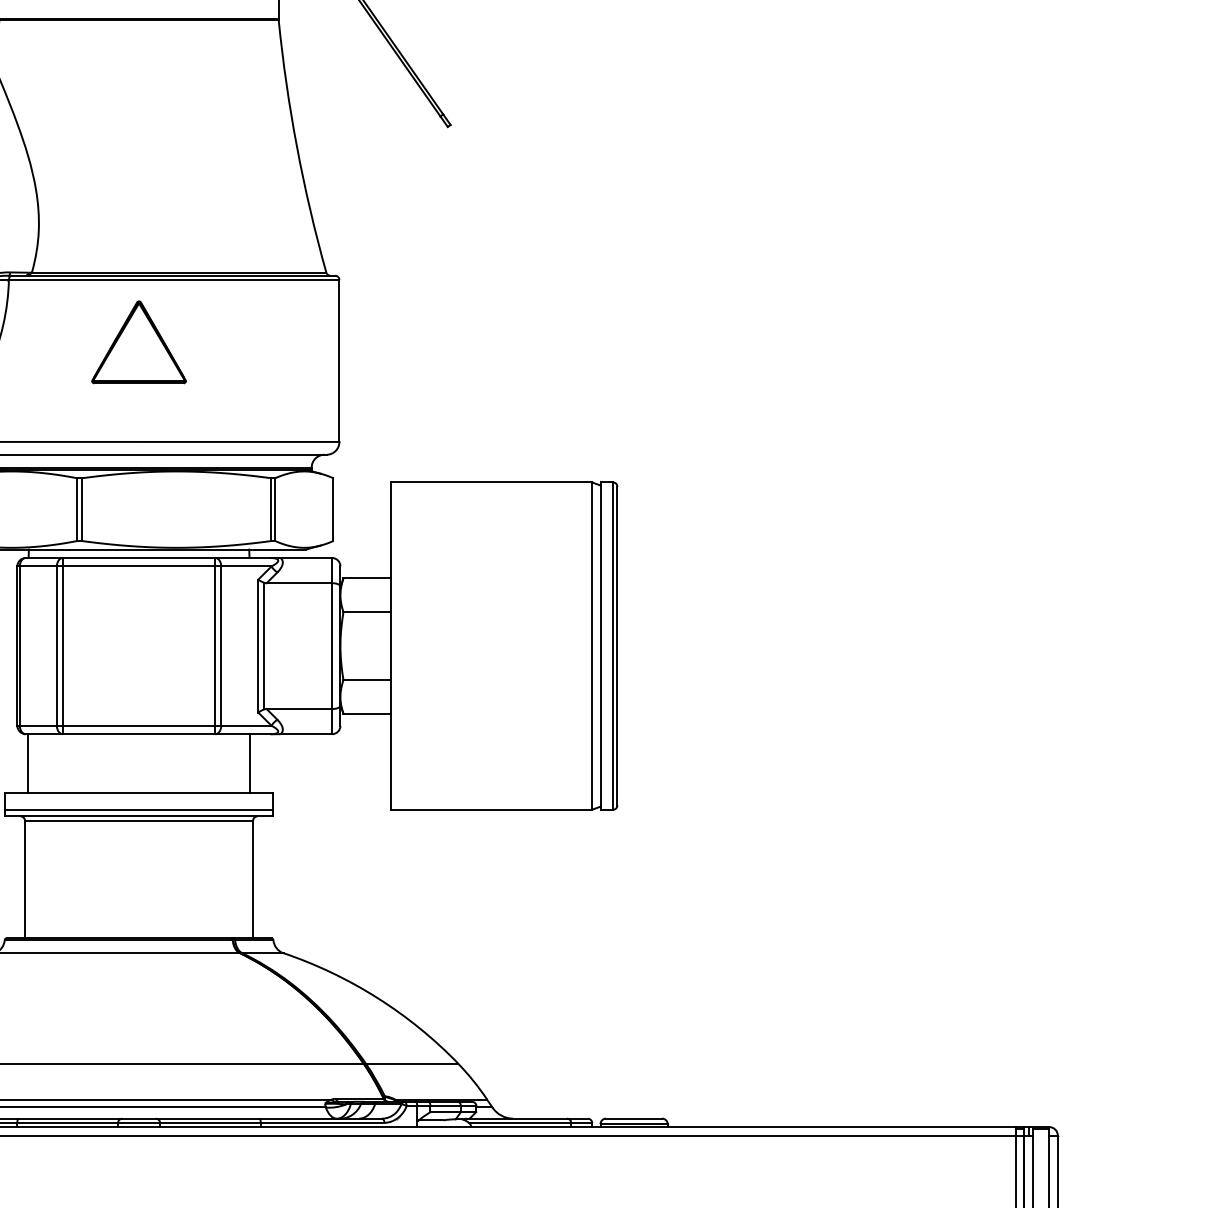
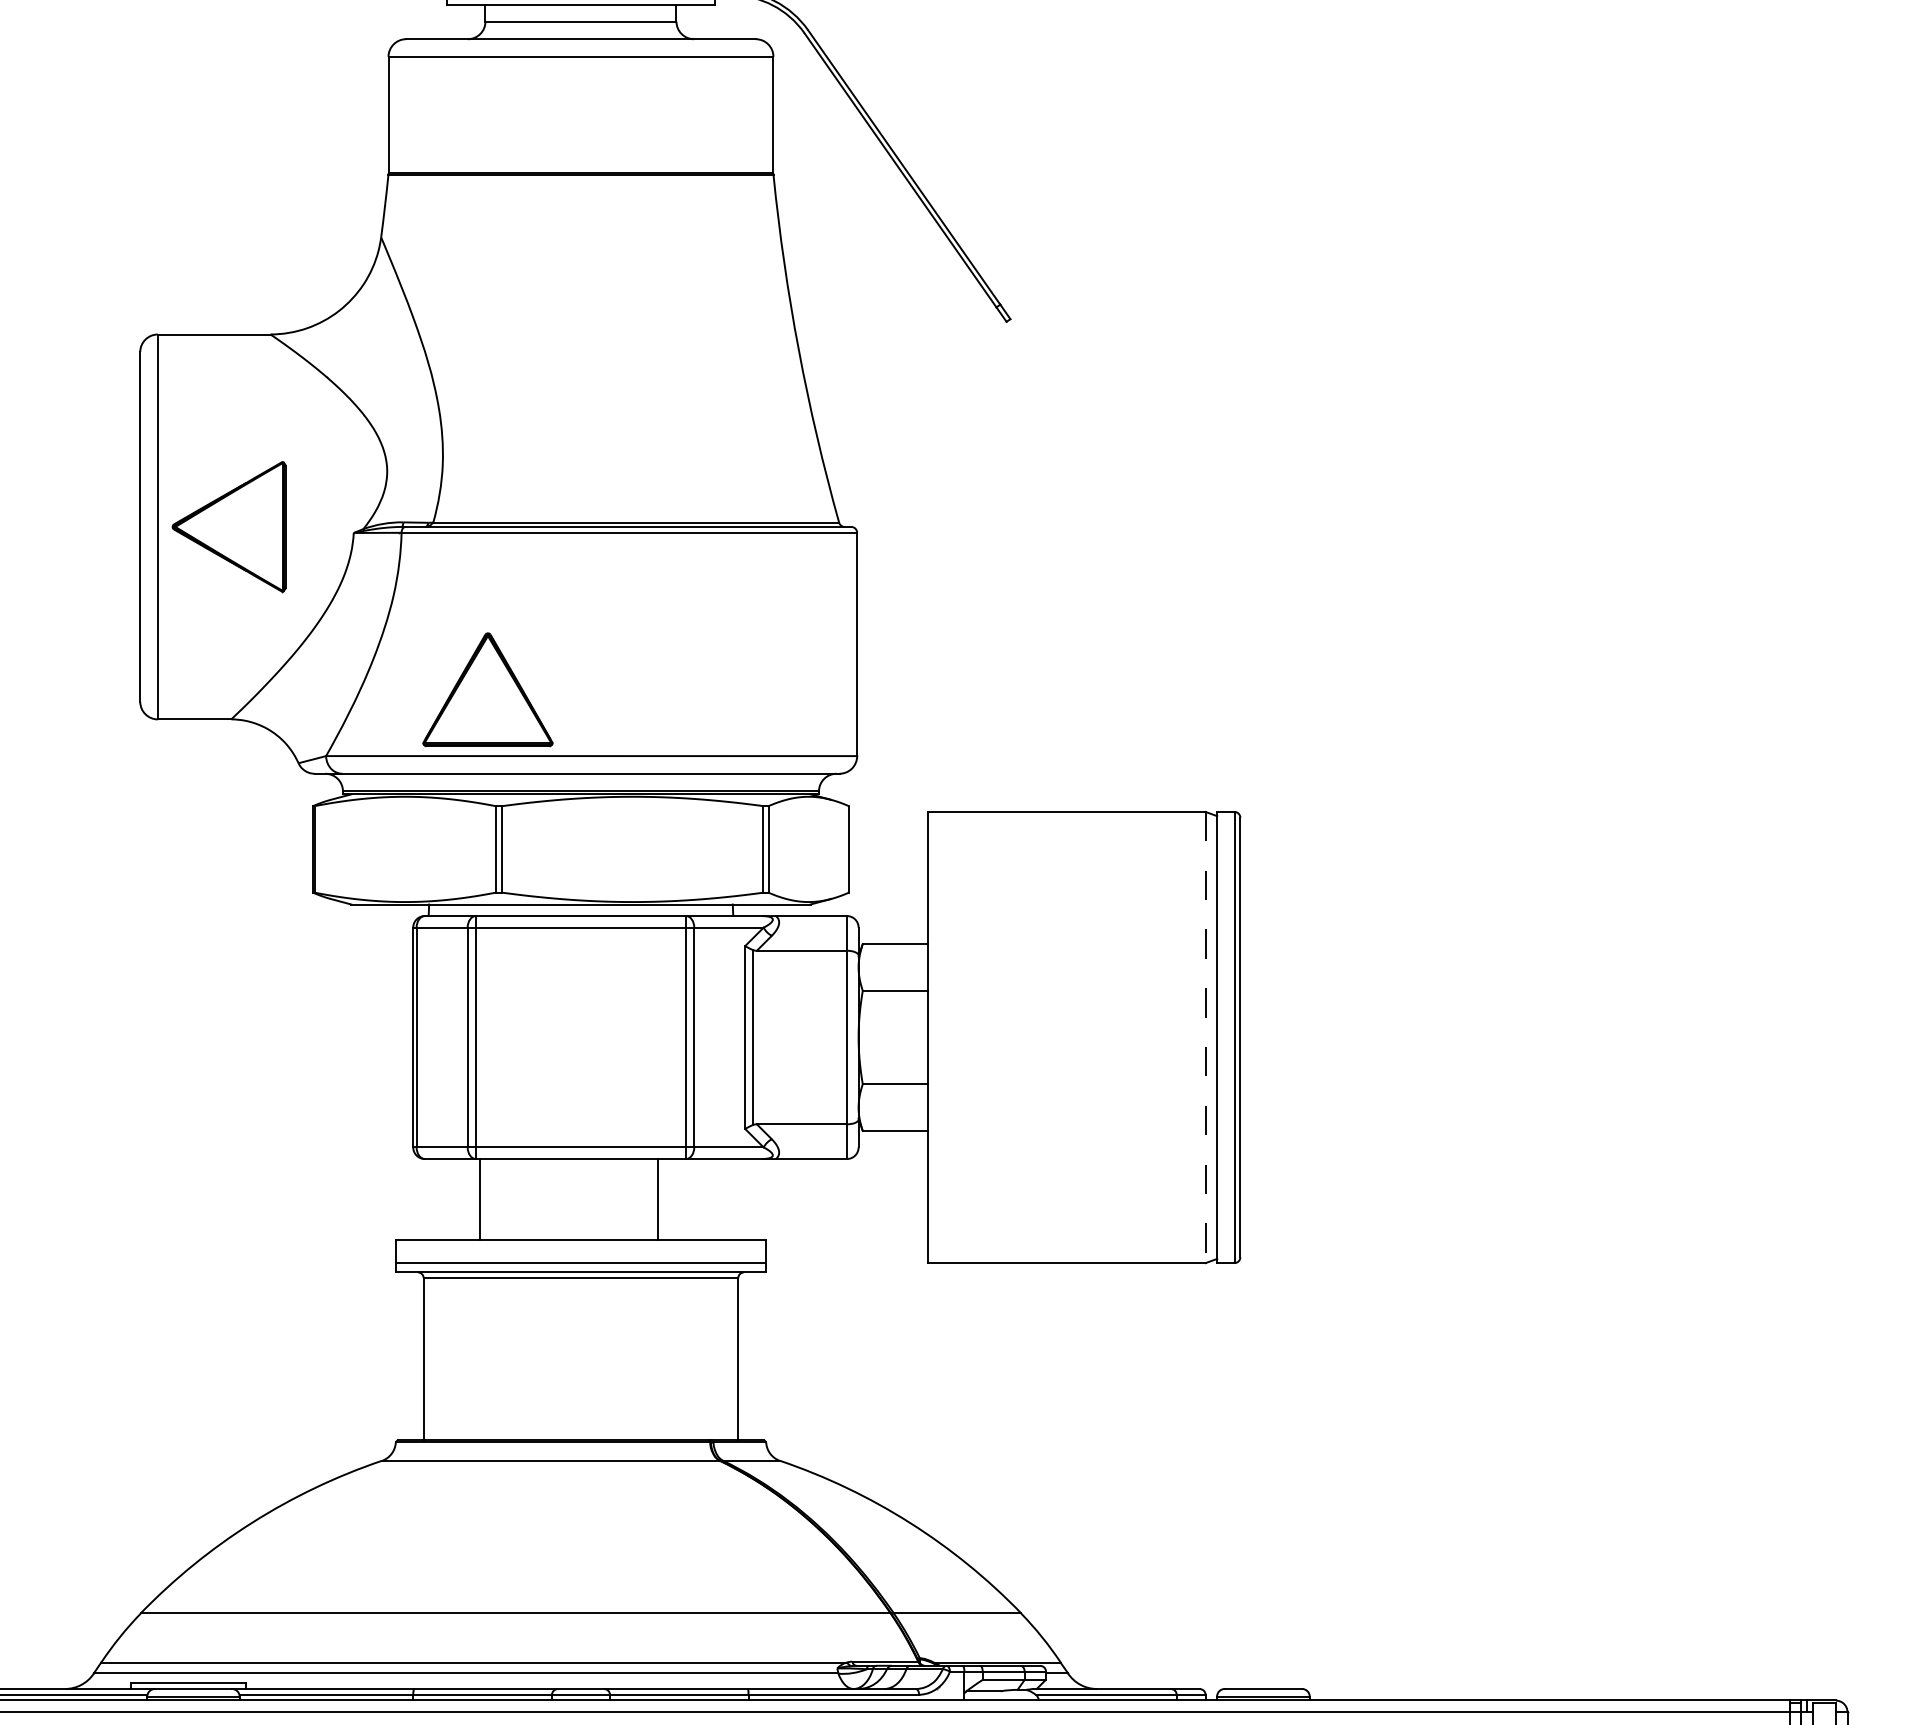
part: (138, 342) -> (487, 689), moved
line: (592, 646) -> (1205, 1037), solid -> dashed
line: (28, 763) -> (480, 1199), moved
line: (249, 763) -> (657, 1199), moved

